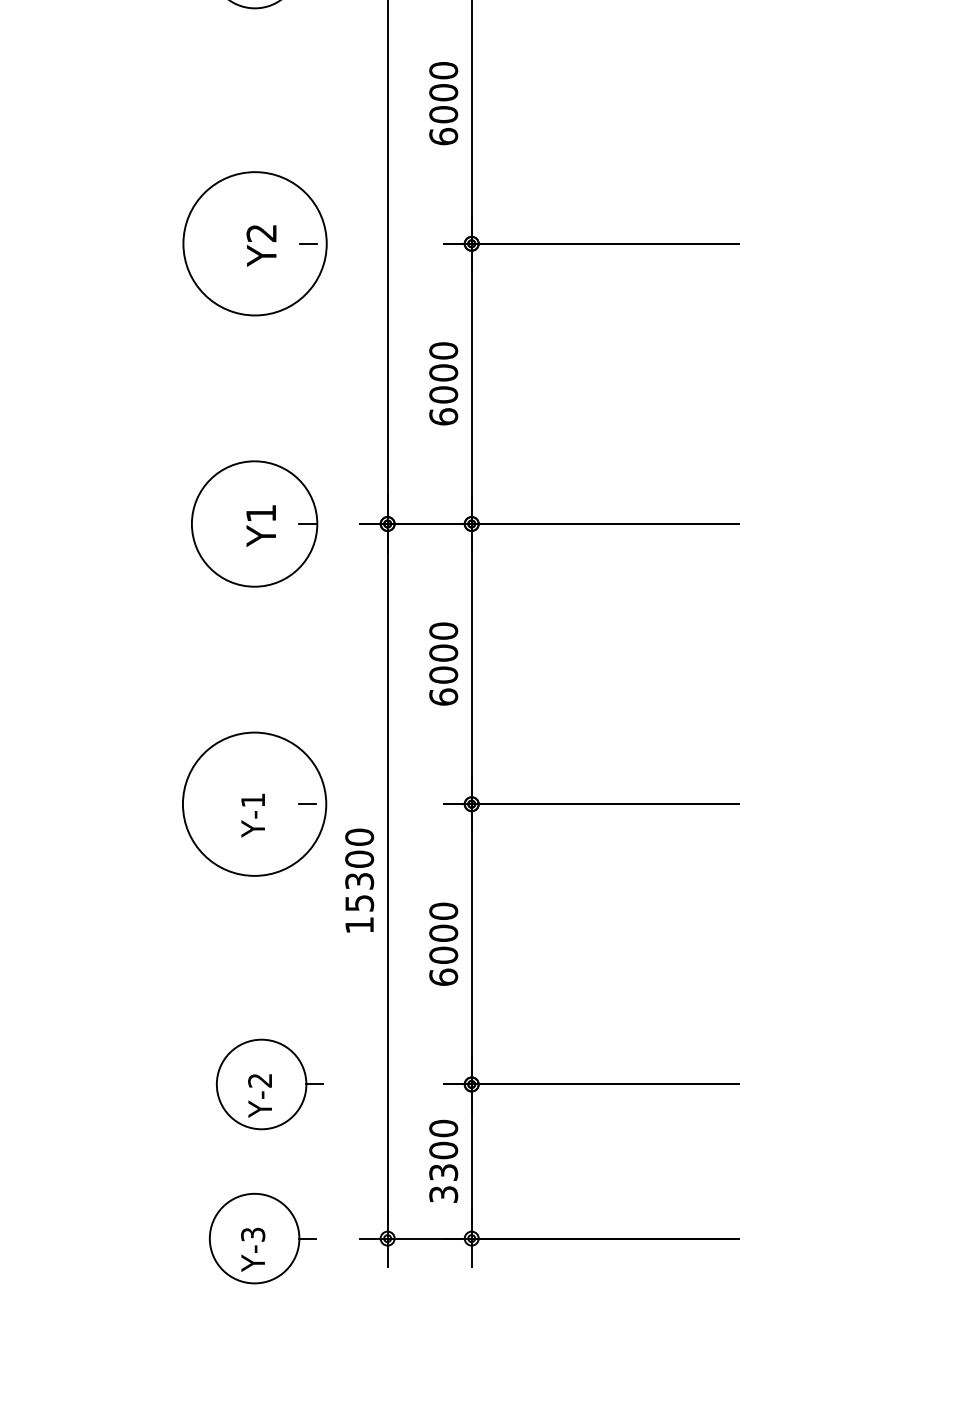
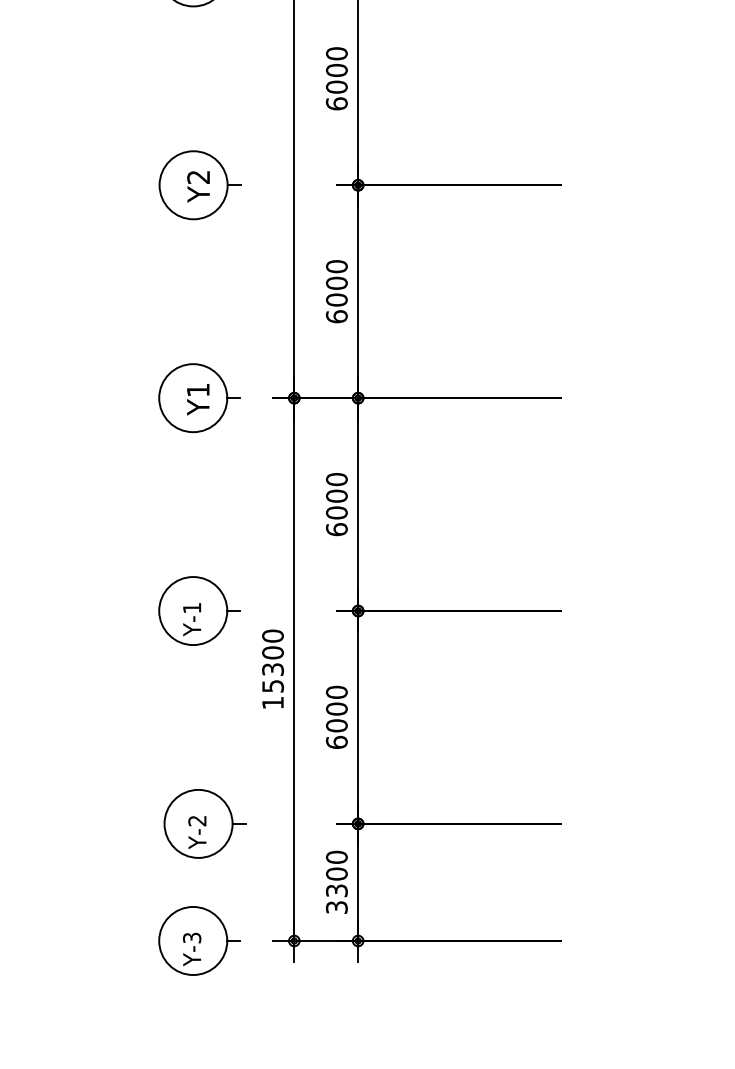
circle: (254, 244) -> (193, 185), size x0.62
circle: (254, 524) -> (193, 398), size x0.71
circle: (254, 804) -> (193, 611), size x0.62

